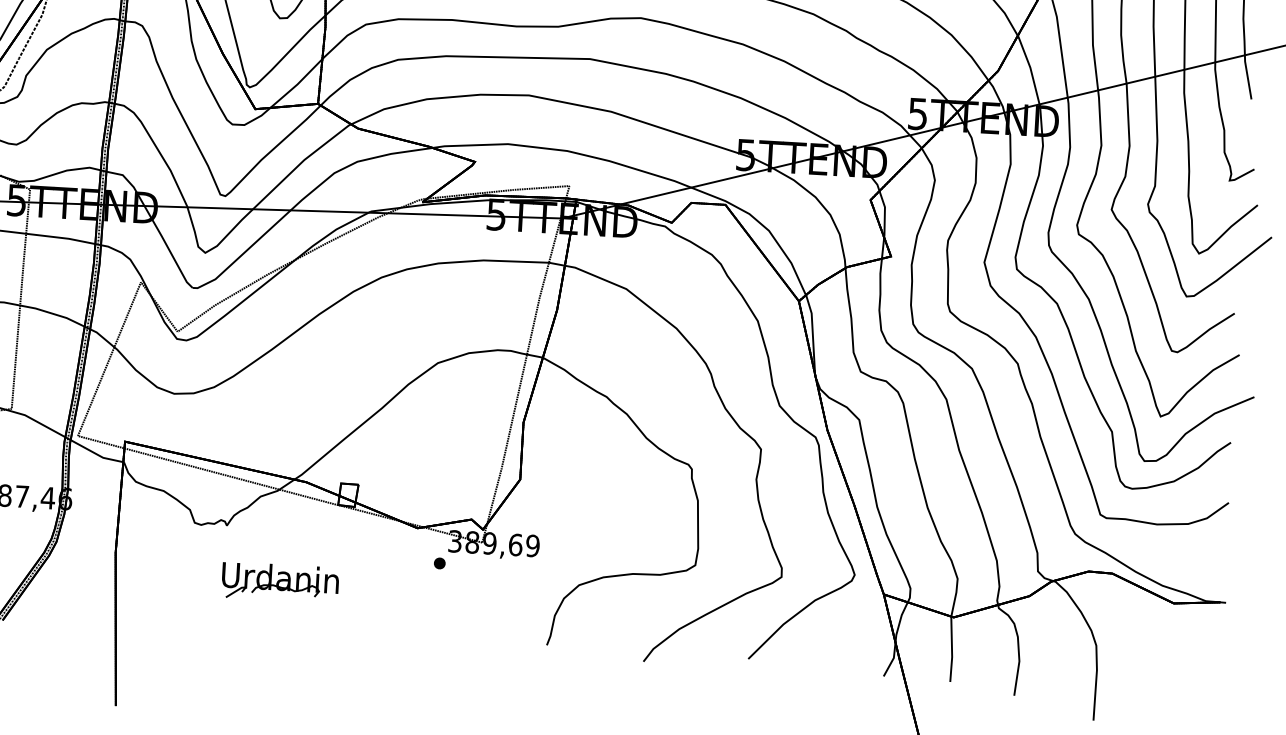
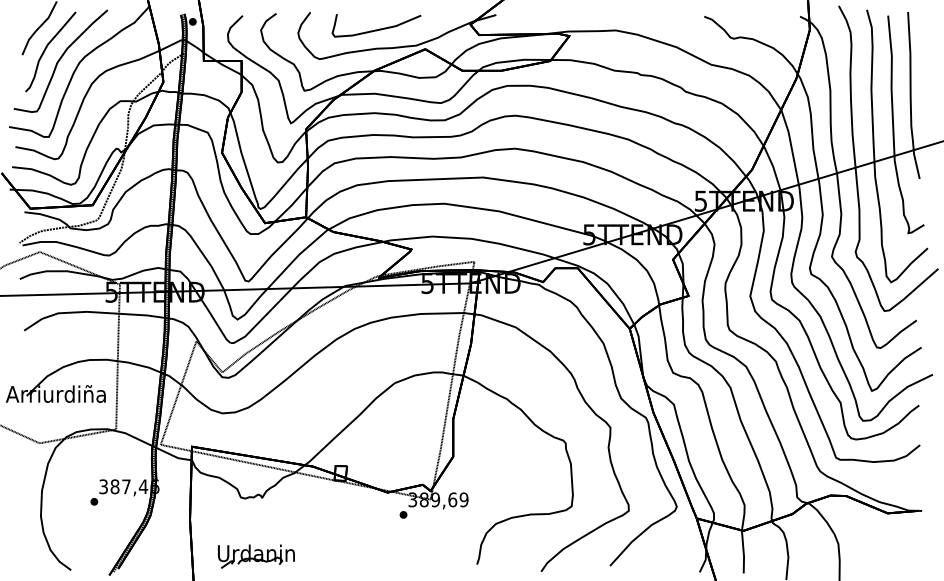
part: (280, 582) -> (256, 556), moved

